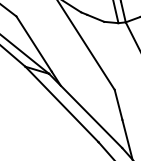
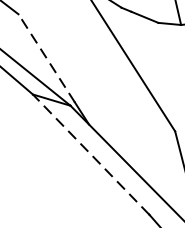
line: (34, 44) -> (47, 59), solid -> dashed
line: (61, 104) -> (90, 154), solid -> dashed

